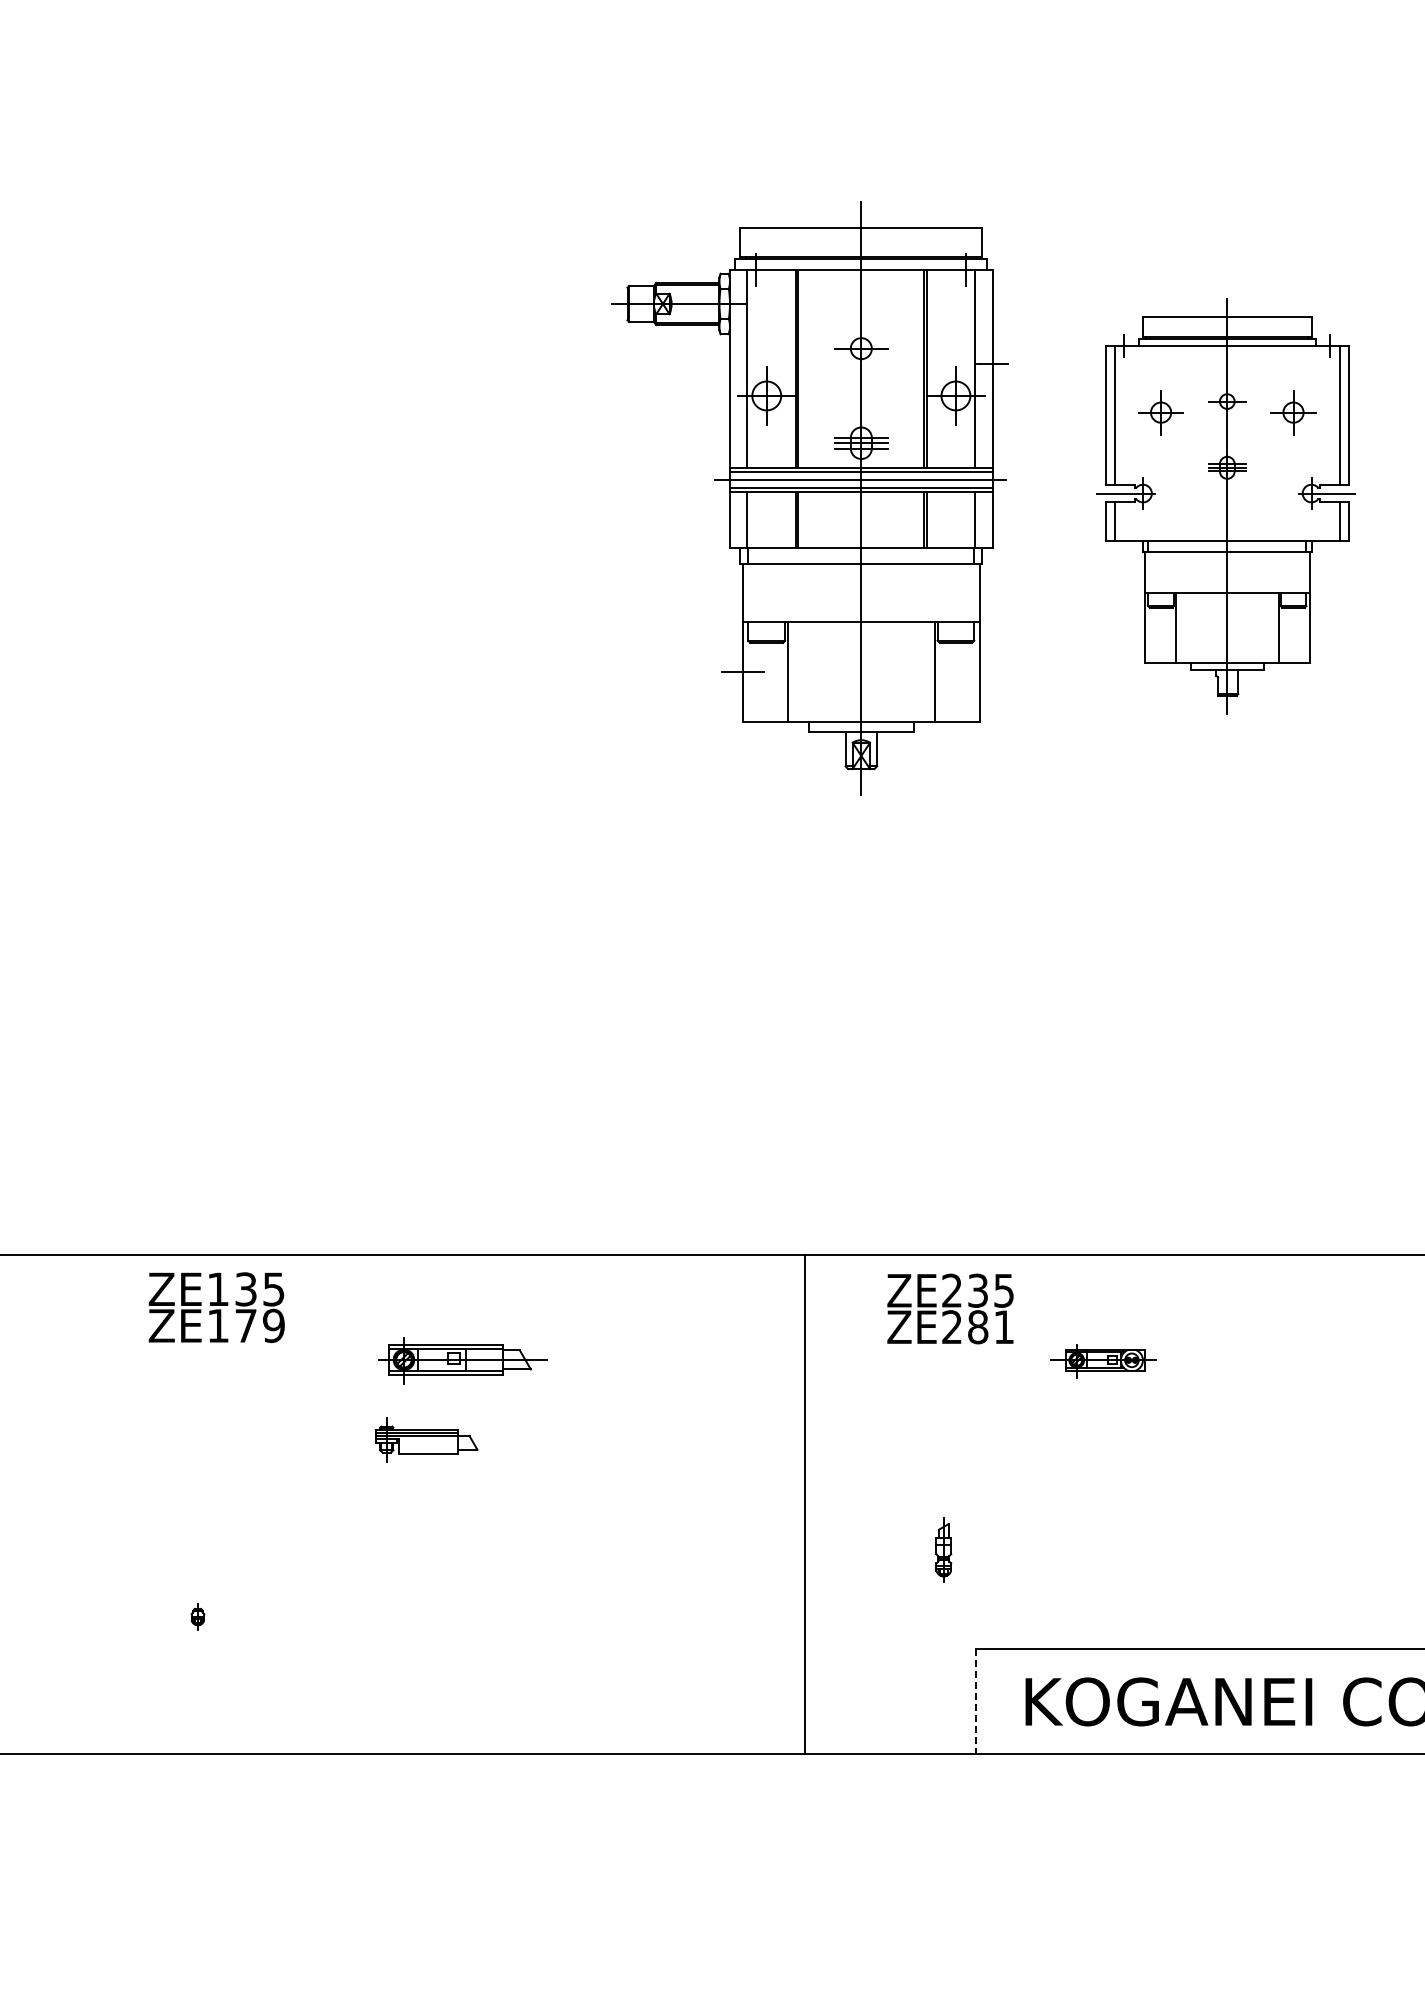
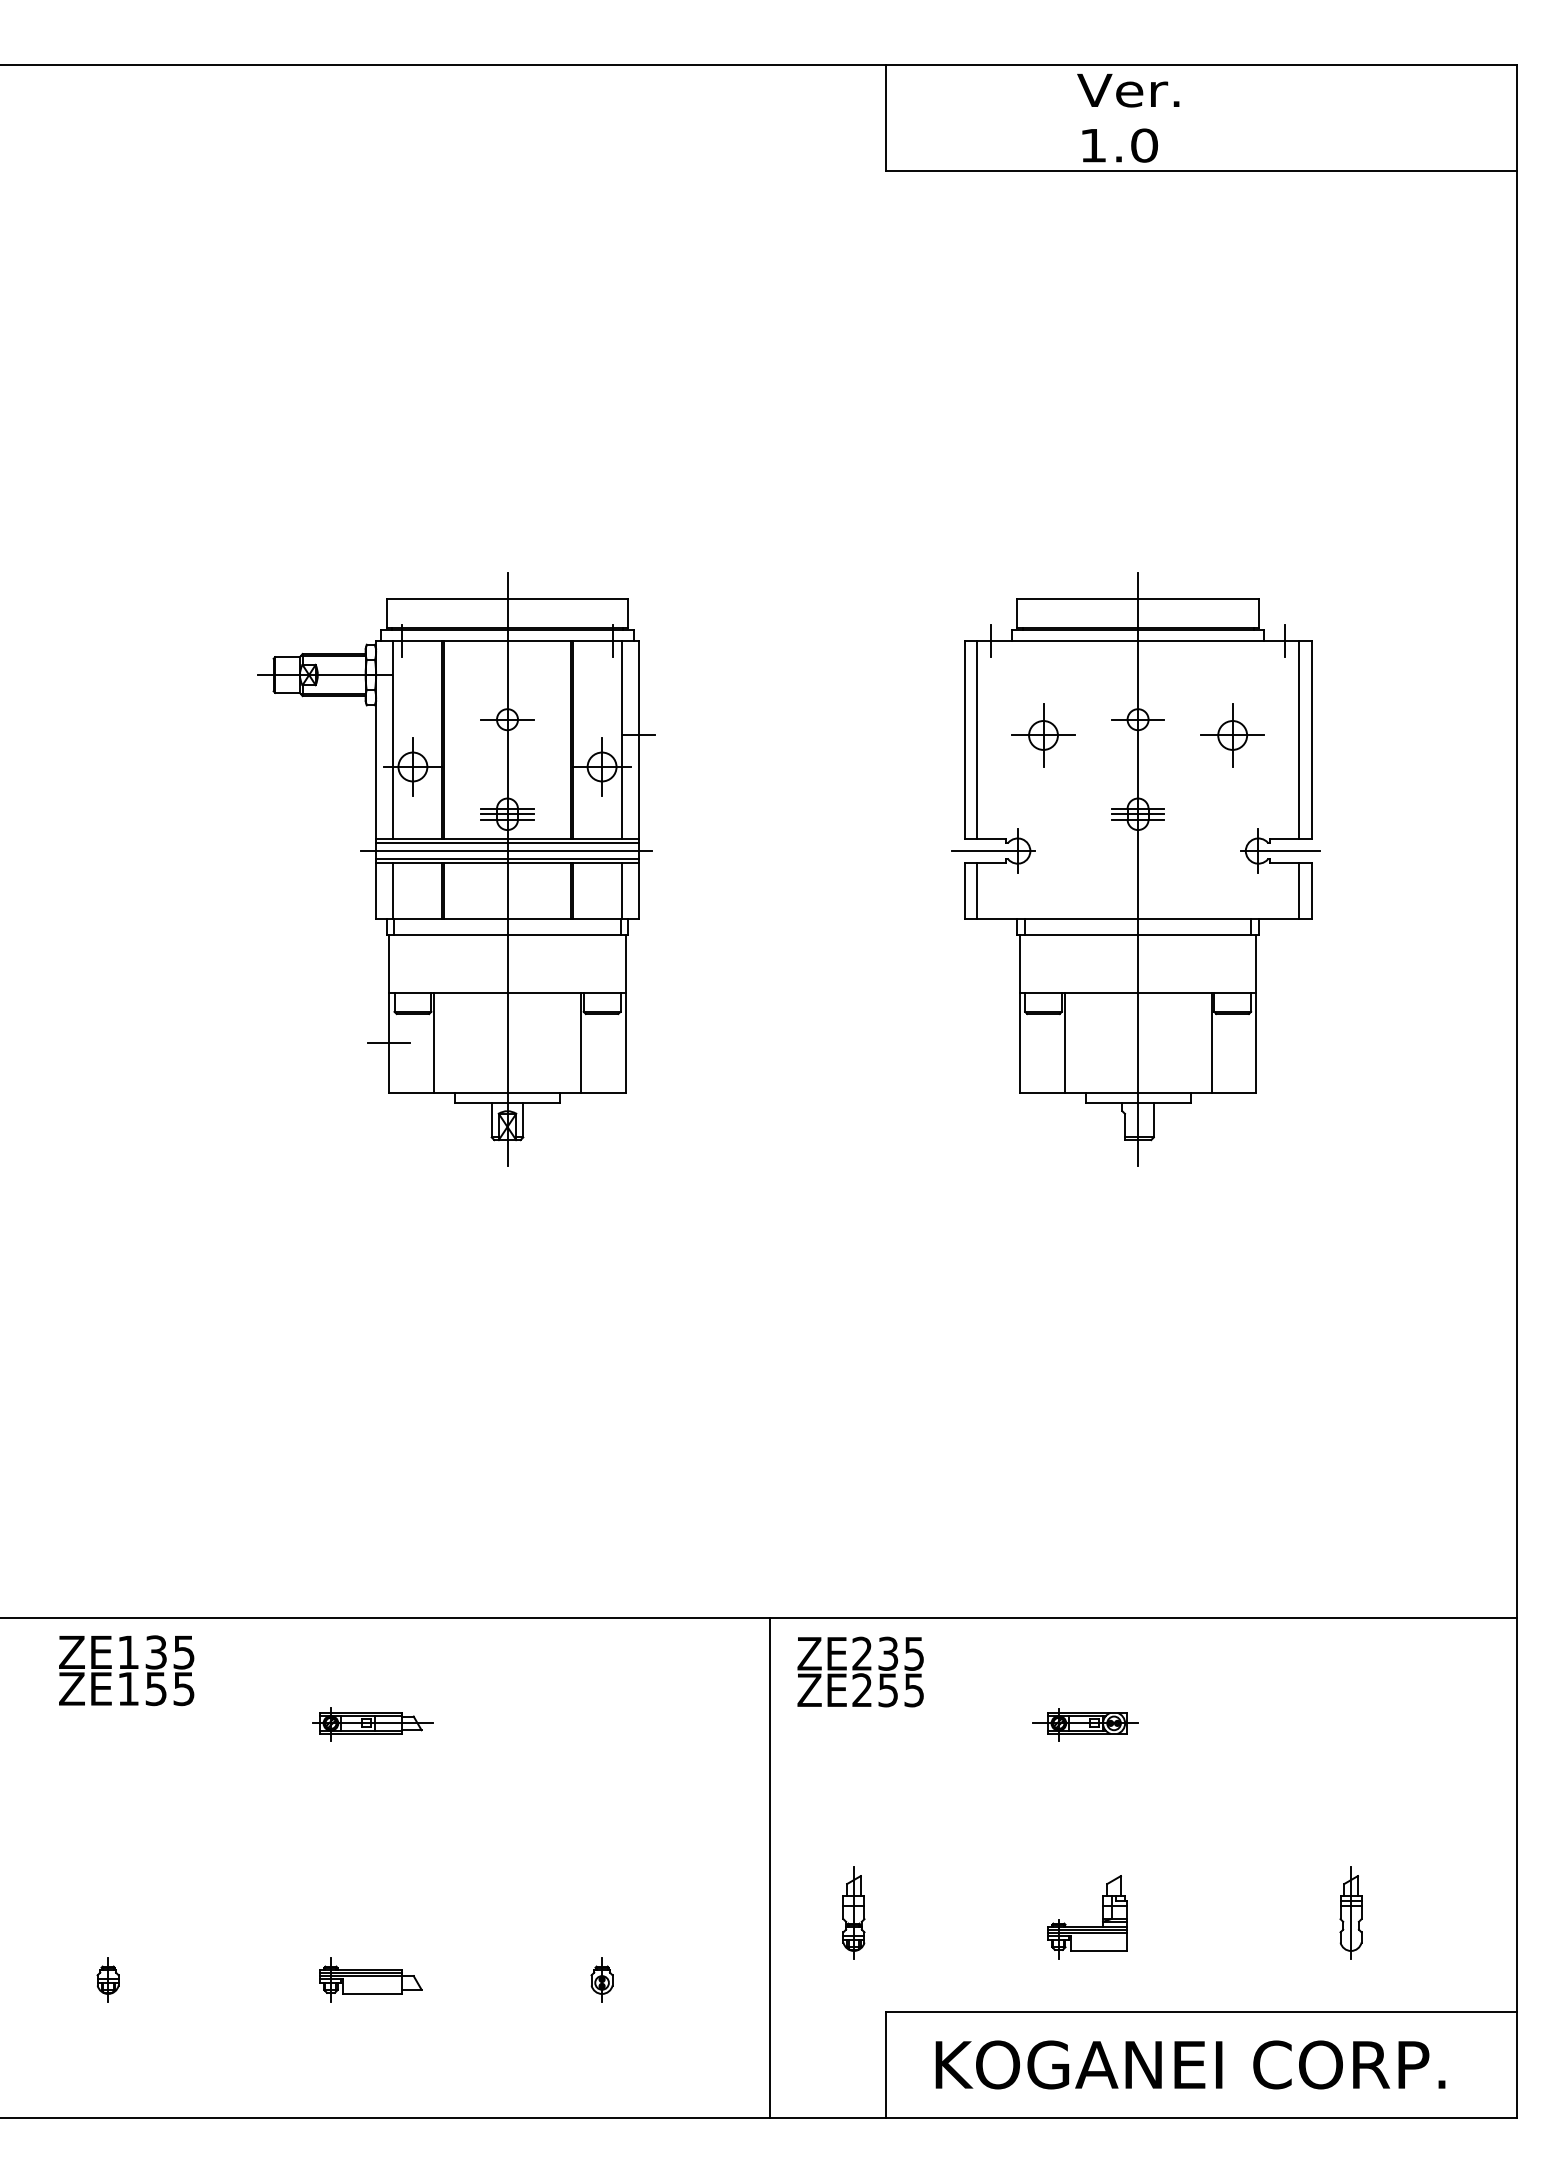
part: (810, 498) -> (456, 869), moved
part: (1225, 506) -> (1135, 869), size x1.43
text: (259, 1325) -> (169, 1688), ZE179 -> ZE155
text: (990, 1327) -> (900, 1690), ZE281 -> ZE255
part: (462, 1361) -> (372, 1724), size x0.71
part: (1103, 1361) -> (1085, 1724), moved
part: (426, 1439) -> (370, 1979), moved
line: (805, 1504) -> (770, 1867), moved
part: (943, 1549) -> (853, 1912), size x1.43
part: (1177, 1563) -> (1087, 1926), added
part: (197, 1616) -> (107, 1979), size x1.67
part: (691, 1616) -> (601, 1979), added
line: (976, 1701) -> (886, 2064), dashed -> solid

